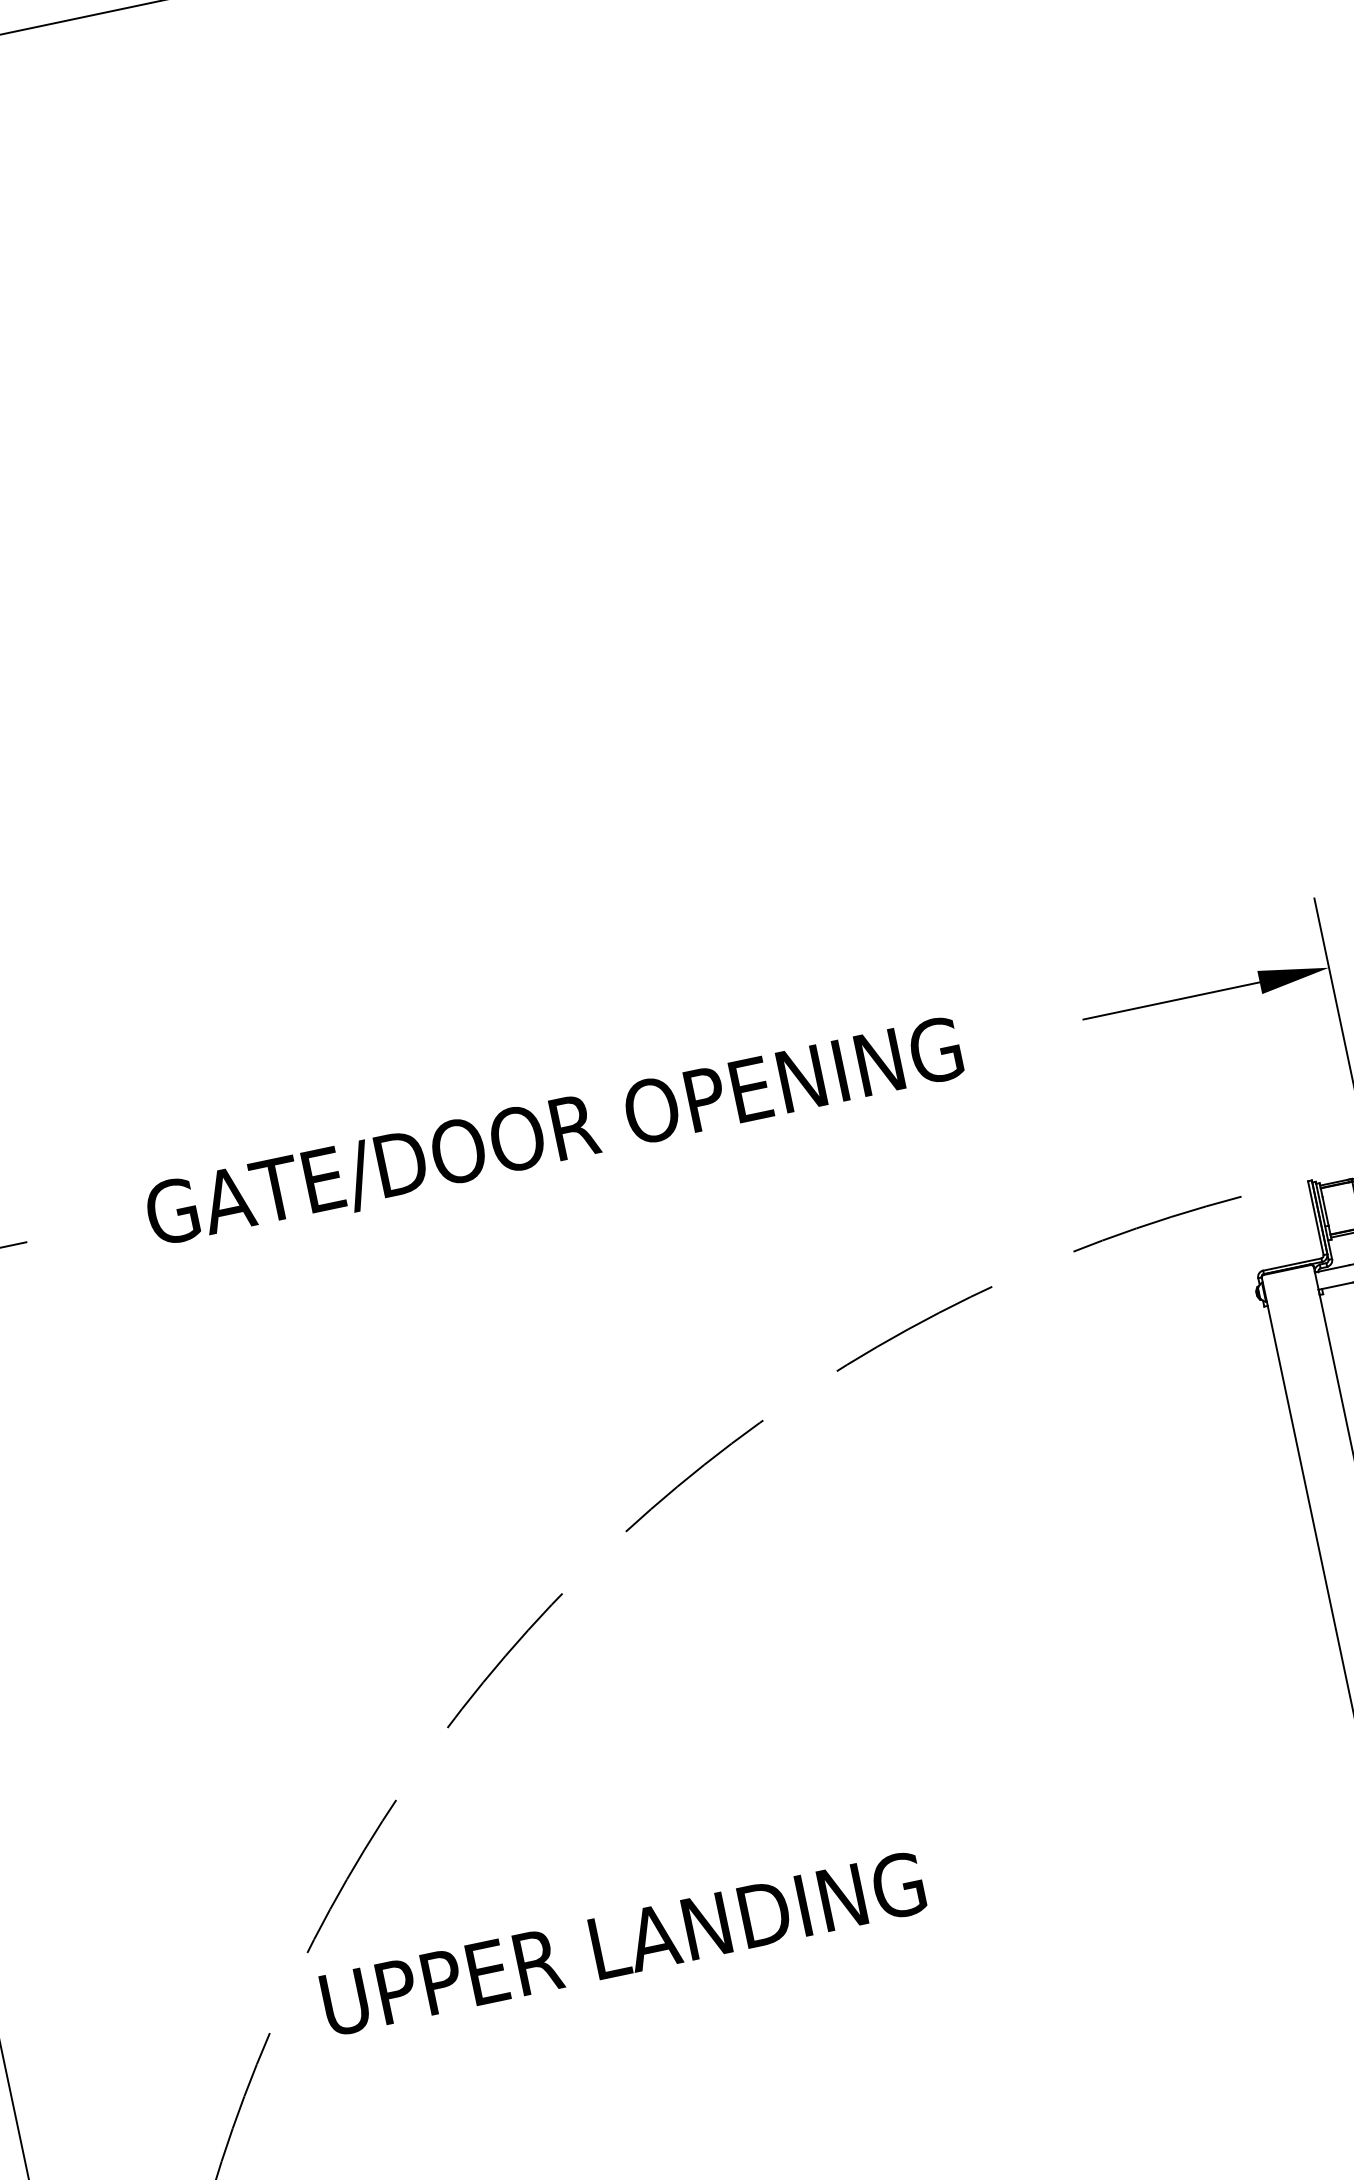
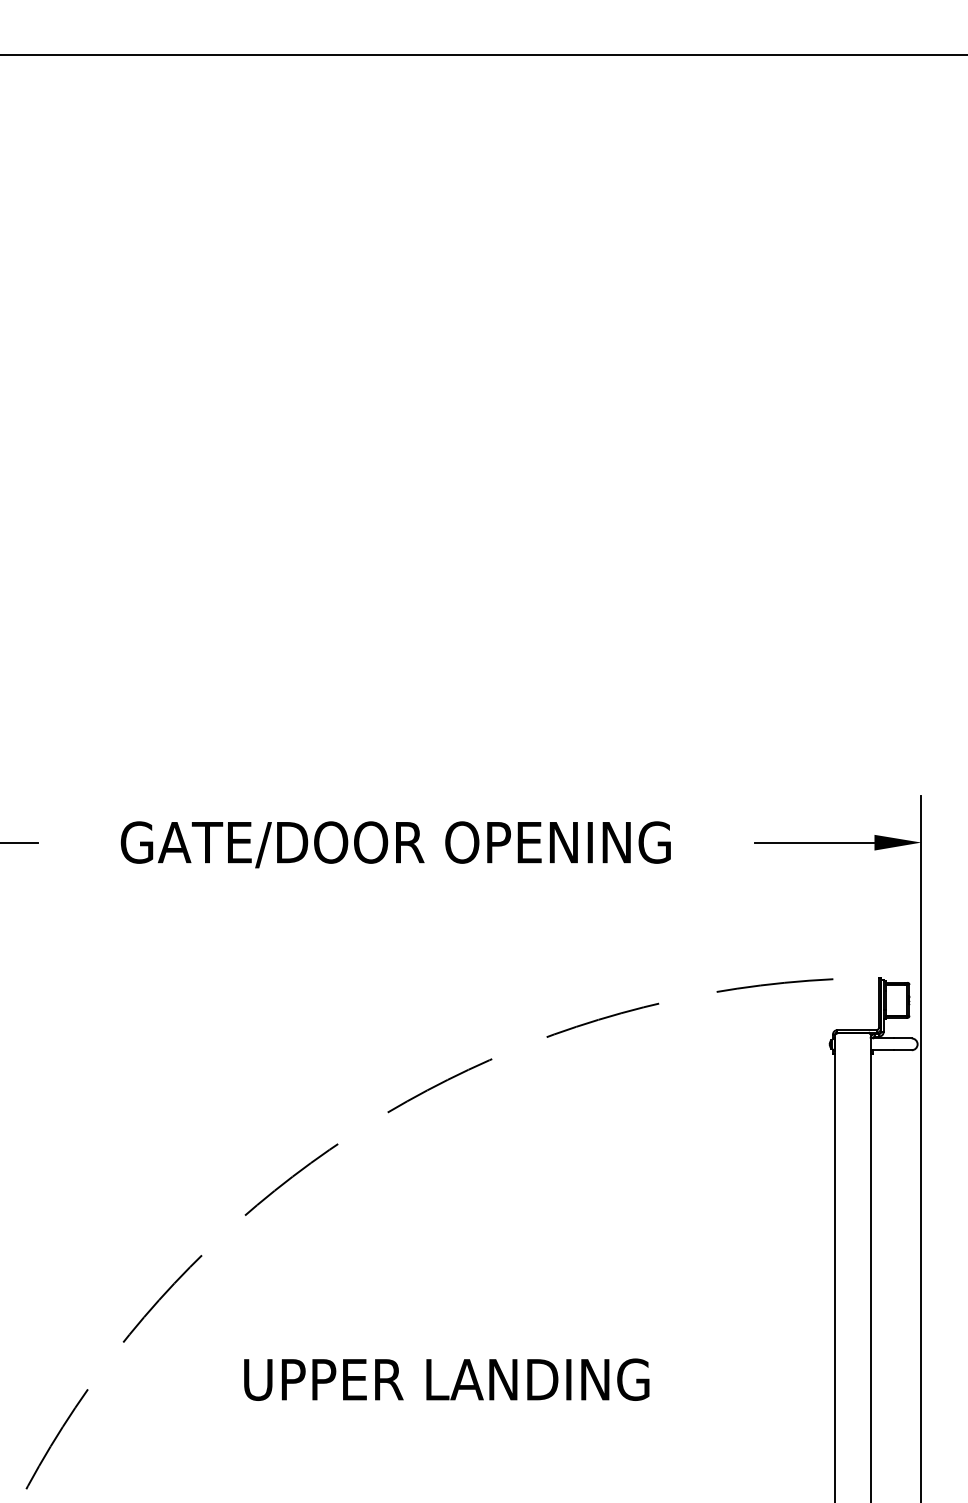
text: (622, 1943) -> (446, 1379), moved

